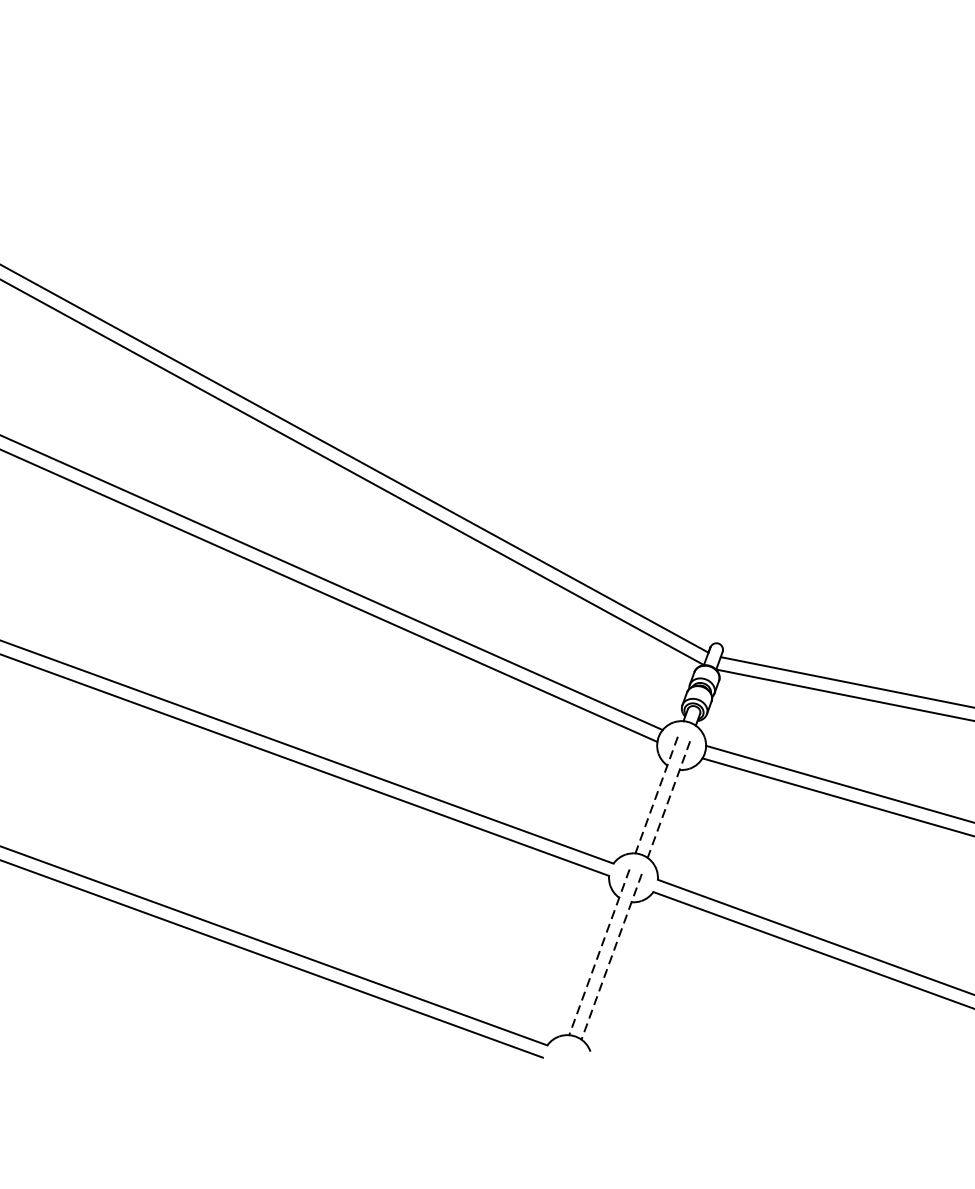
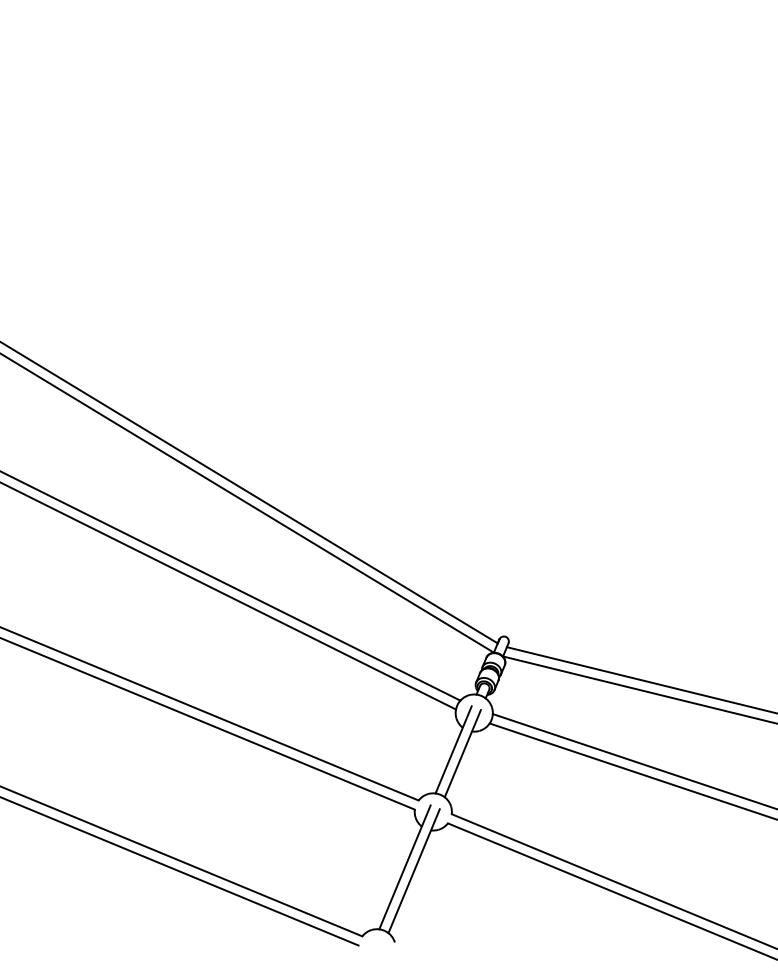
line: (656, 795) -> (453, 750), dashed -> solid
line: (668, 800) -> (462, 754), dashed -> solid
line: (598, 952) -> (404, 867), dashed -> solid
line: (610, 957) -> (413, 871), dashed -> solid

